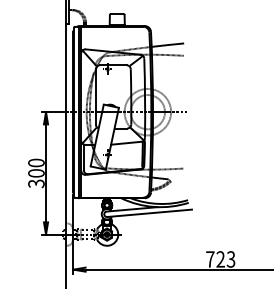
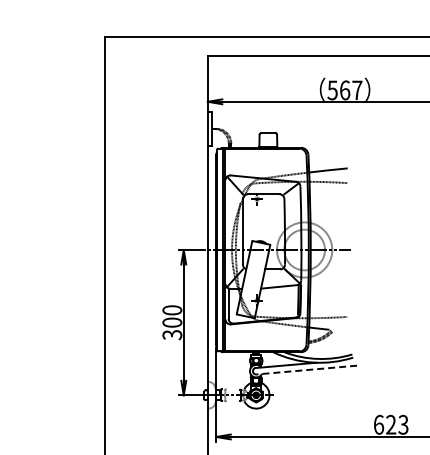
line: (149, 213) -> (306, 370), solid -> dashed
text: (210, 259) -> (378, 424), 723 -> 623

